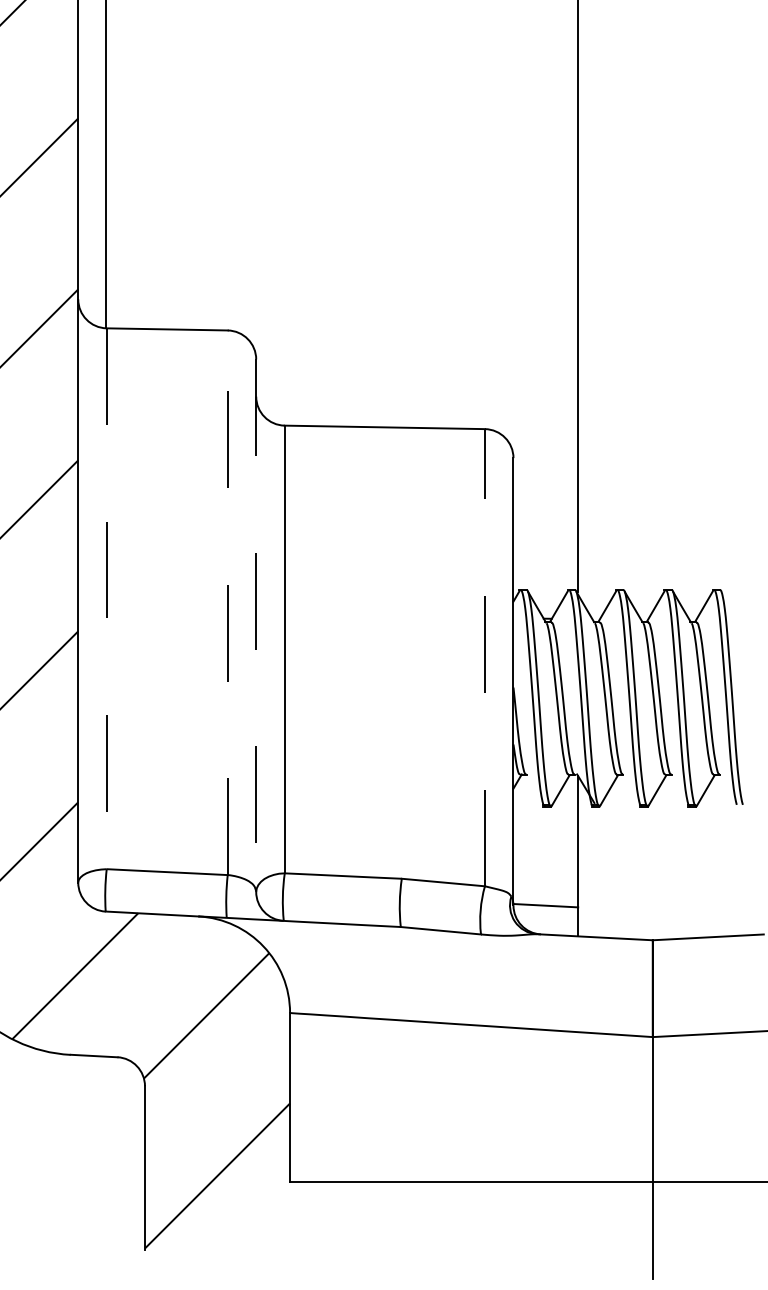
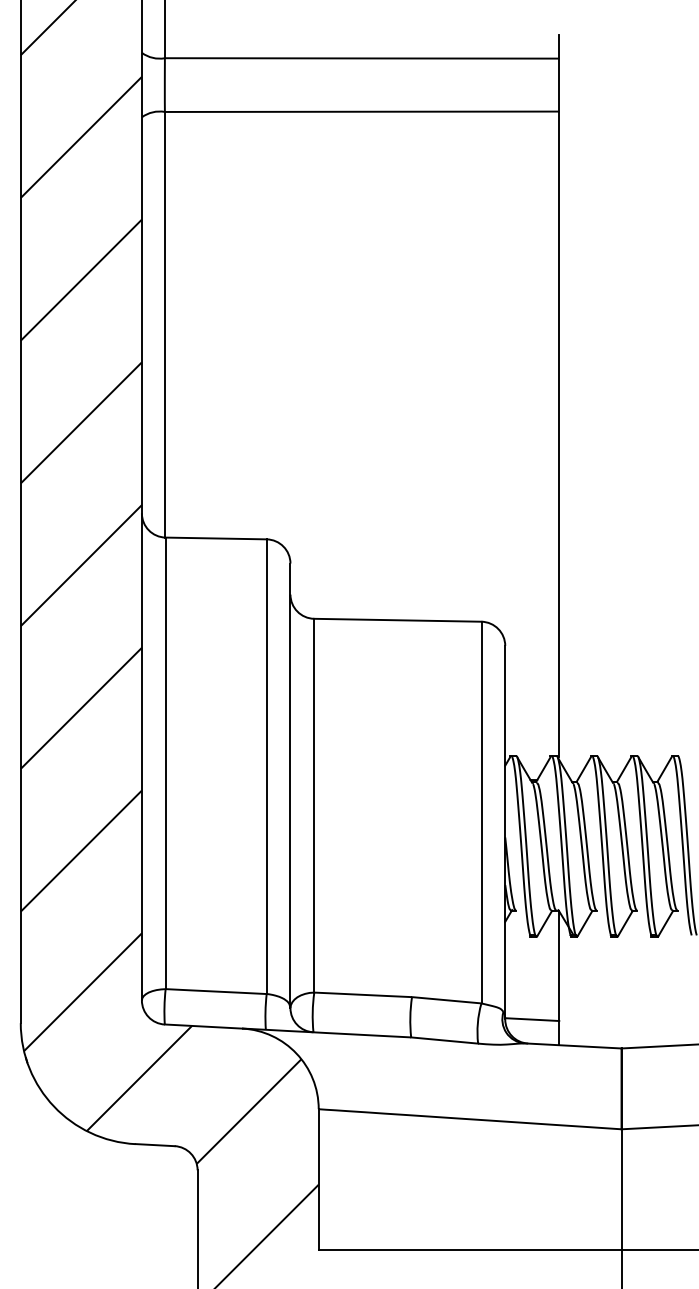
line: (106, 598) -> (165, 763), dashed -> solid
line: (227, 602) -> (266, 766), dashed -> solid
line: (256, 626) -> (290, 786), dashed -> solid
line: (485, 657) -> (481, 812), dashed -> solid

